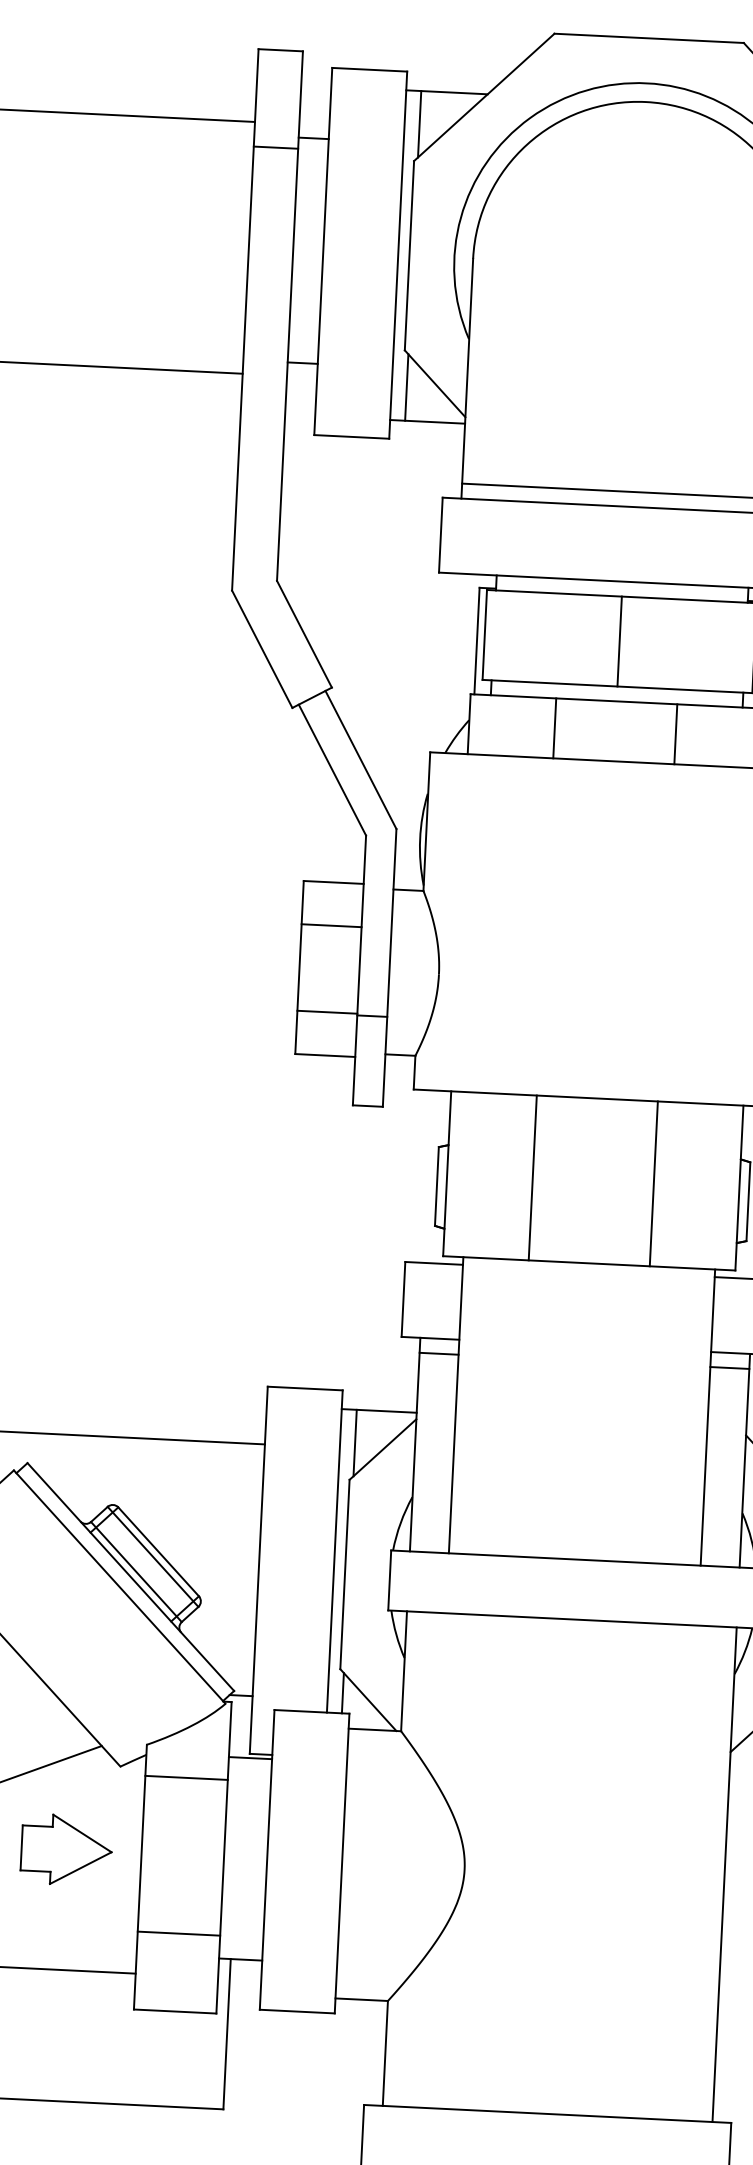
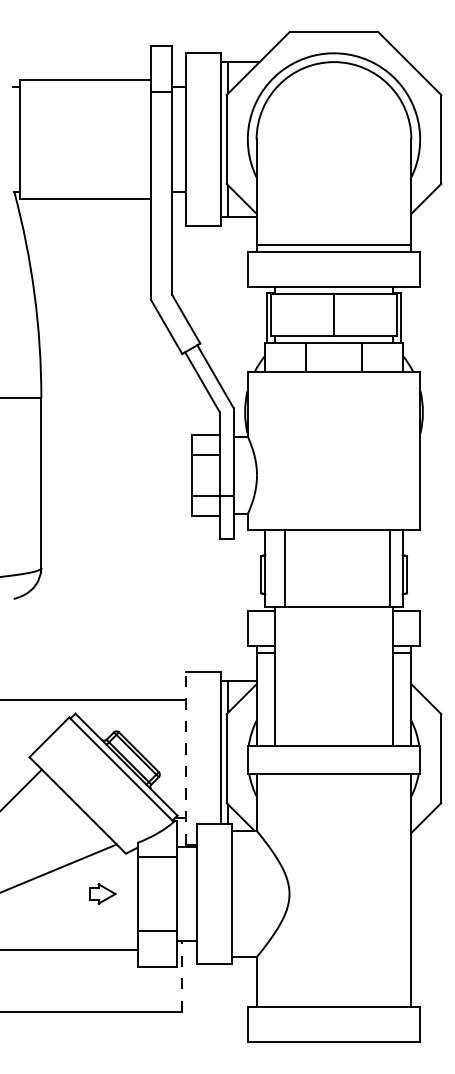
line: (532, 1177) -> (284, 568), moved
line: (654, 1183) -> (390, 568), moved
line: (259, 1570) -> (186, 758), solid -> dashed
part: (66, 1848) -> (102, 893), size x0.6
line: (228, 2034) -> (182, 976), solid -> dashed

